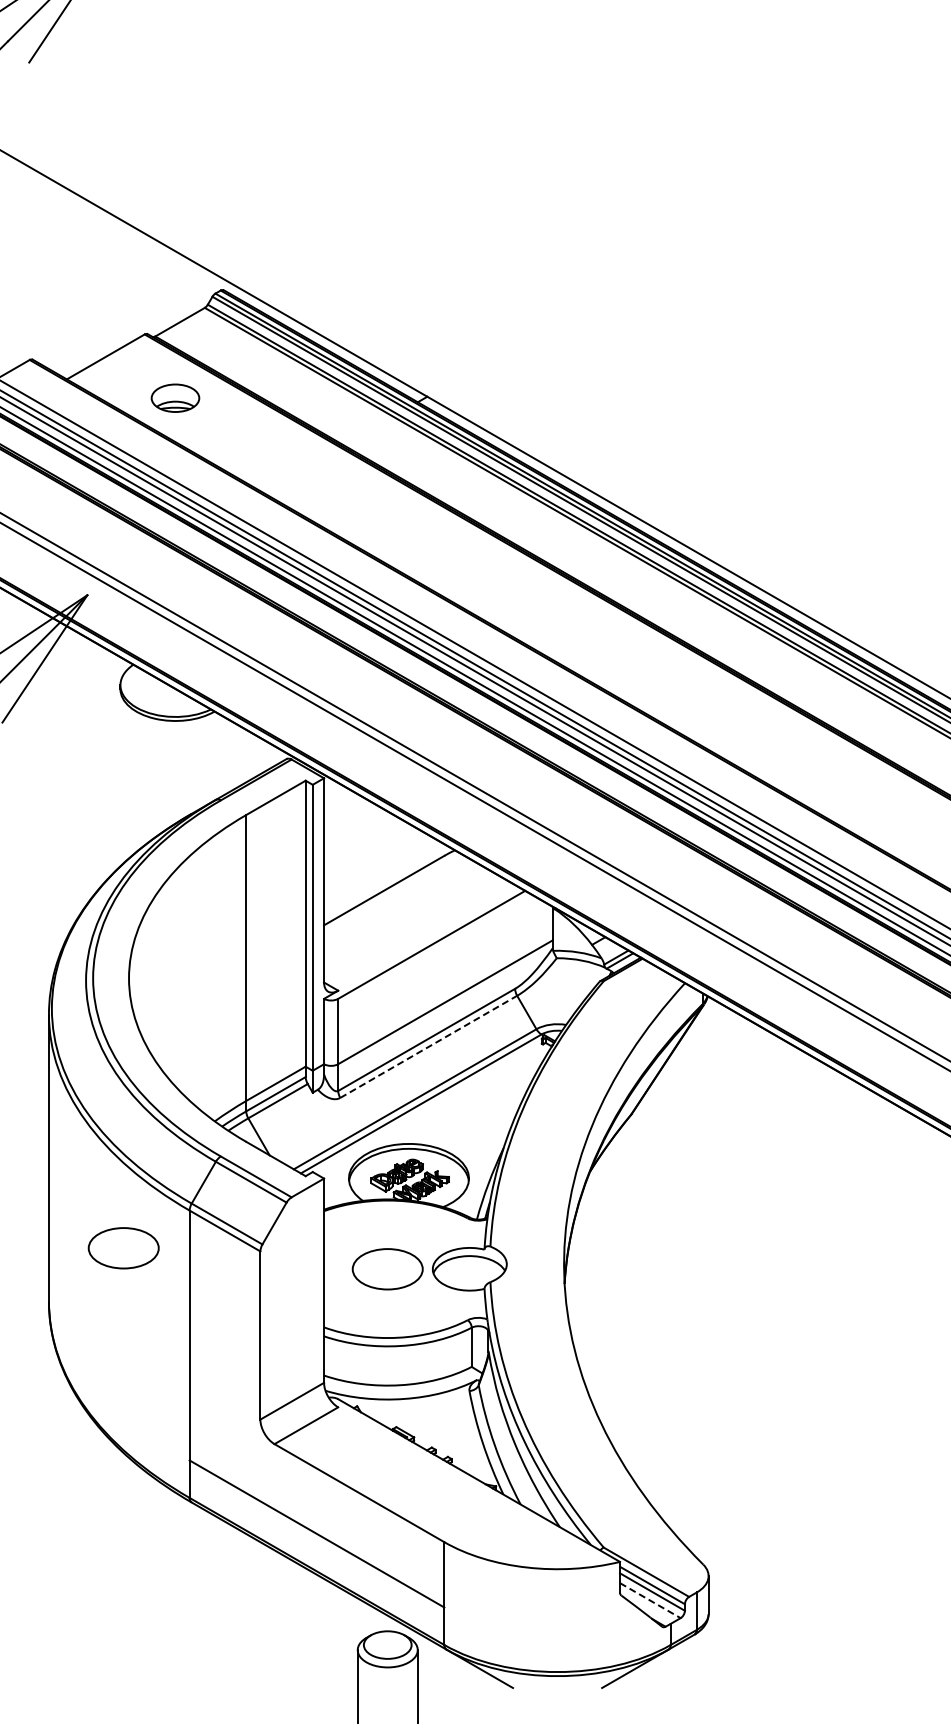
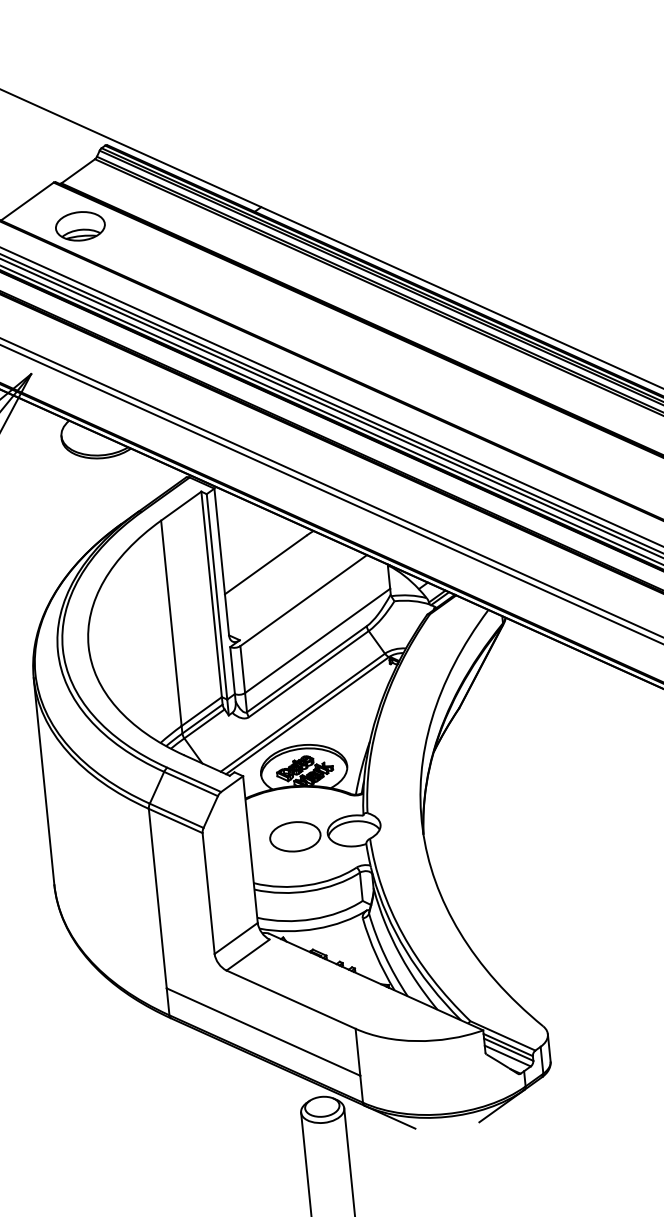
part: (175, 397) -> (80, 225), size x1.43
line: (429, 1046) -> (309, 673), dashed -> solid
part: (123, 1248) -> (104, 840), removed
line: (650, 1600) -> (507, 1055), dashed -> solid

